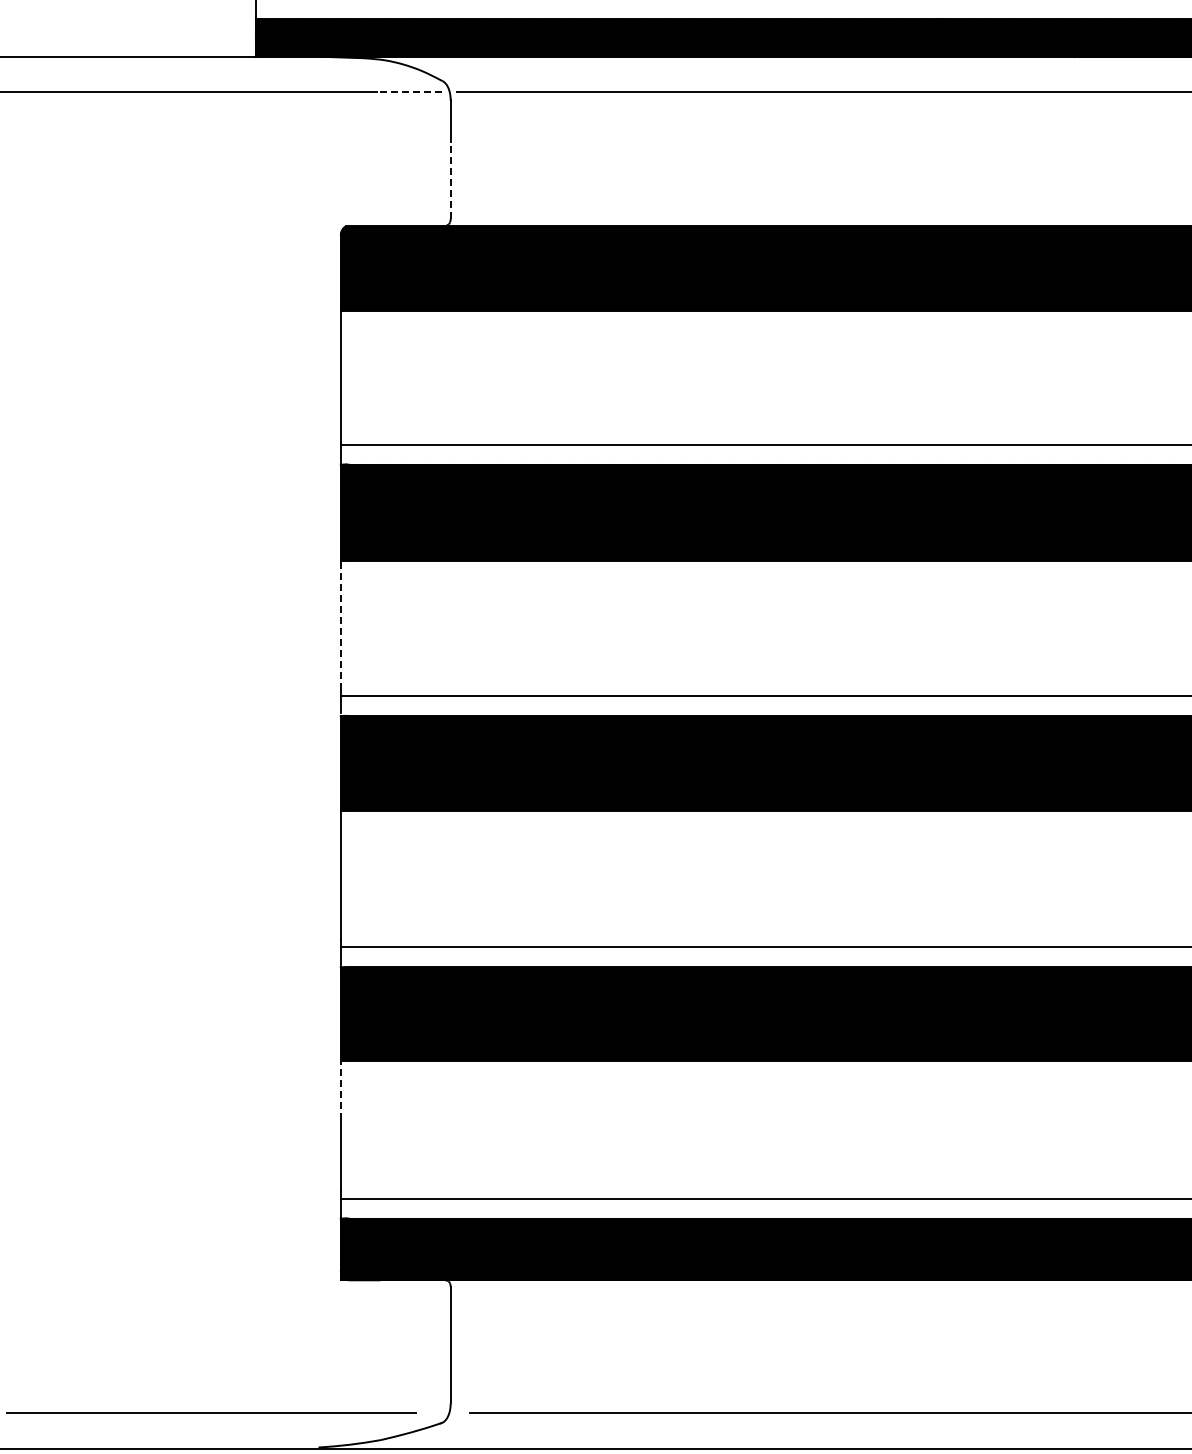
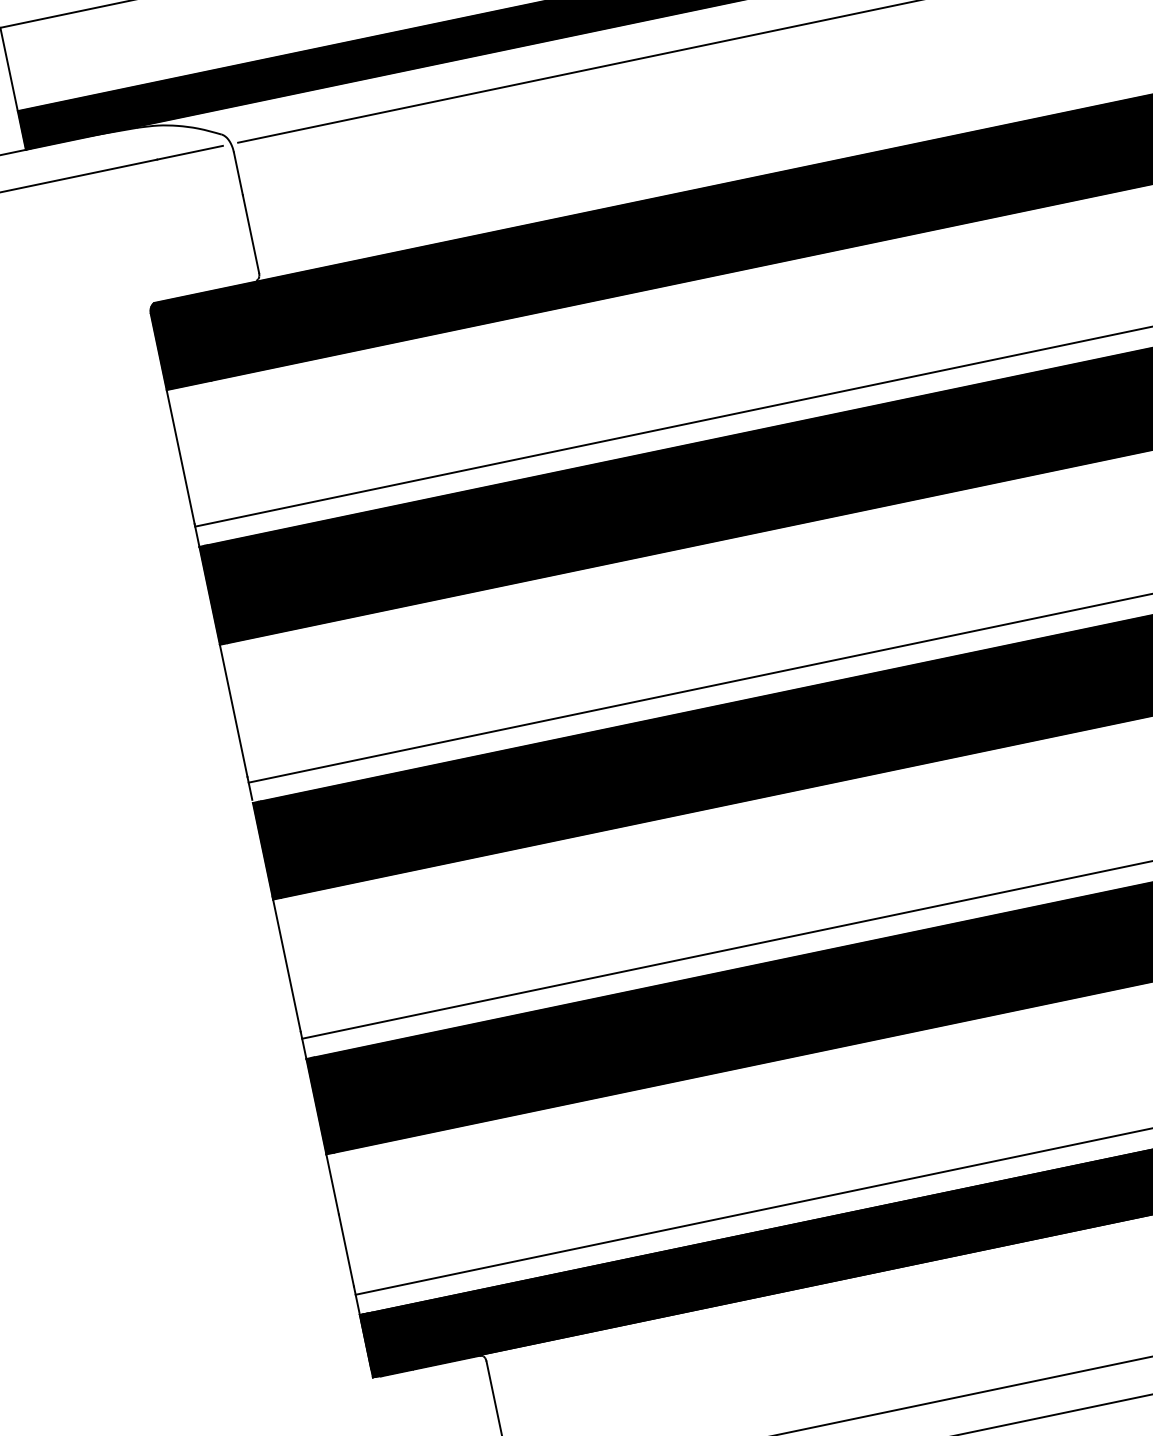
line: (408, 92) -> (189, 153), dashed -> solid
line: (450, 180) -> (250, 234), dashed -> solid
line: (340, 625) -> (233, 710), dashed -> solid
line: (340, 1090) -> (332, 1184), dashed -> solid

